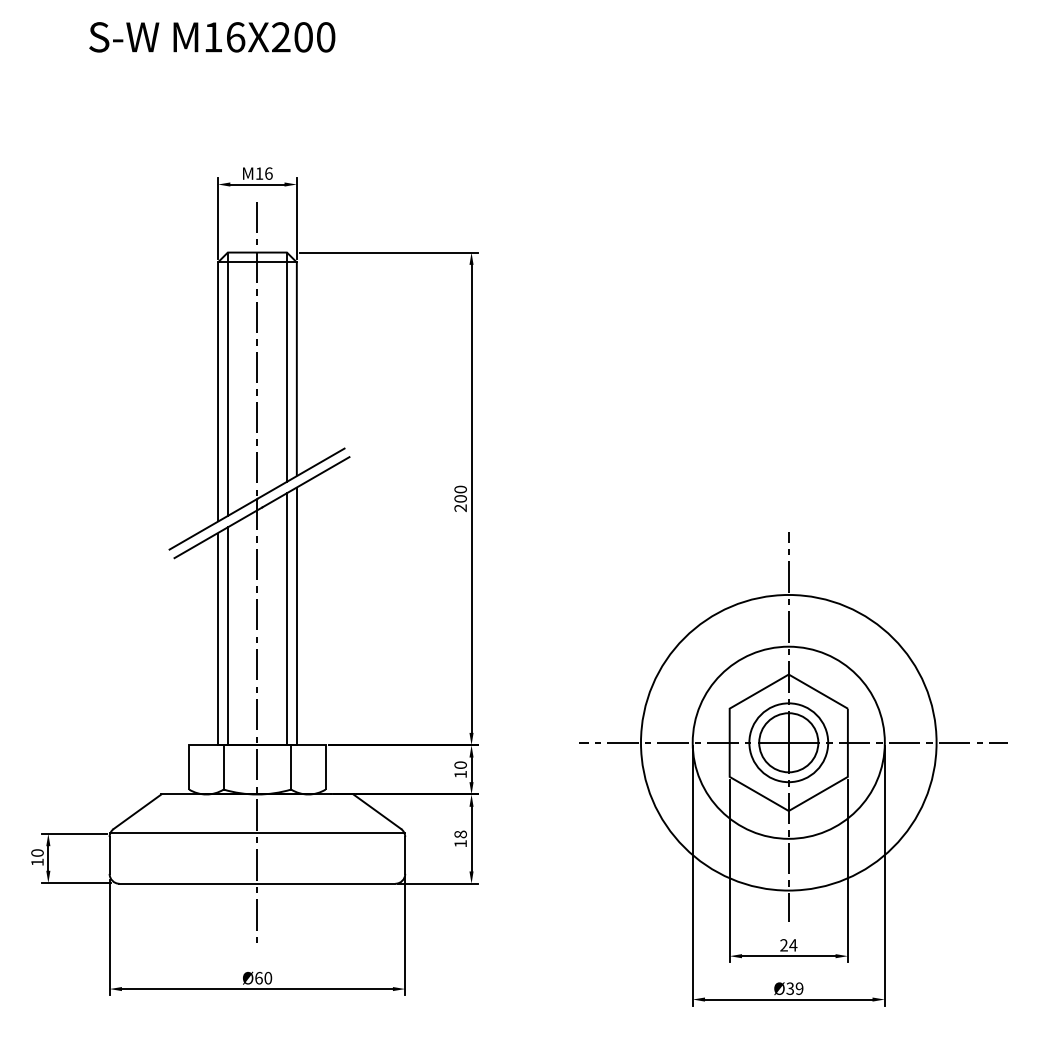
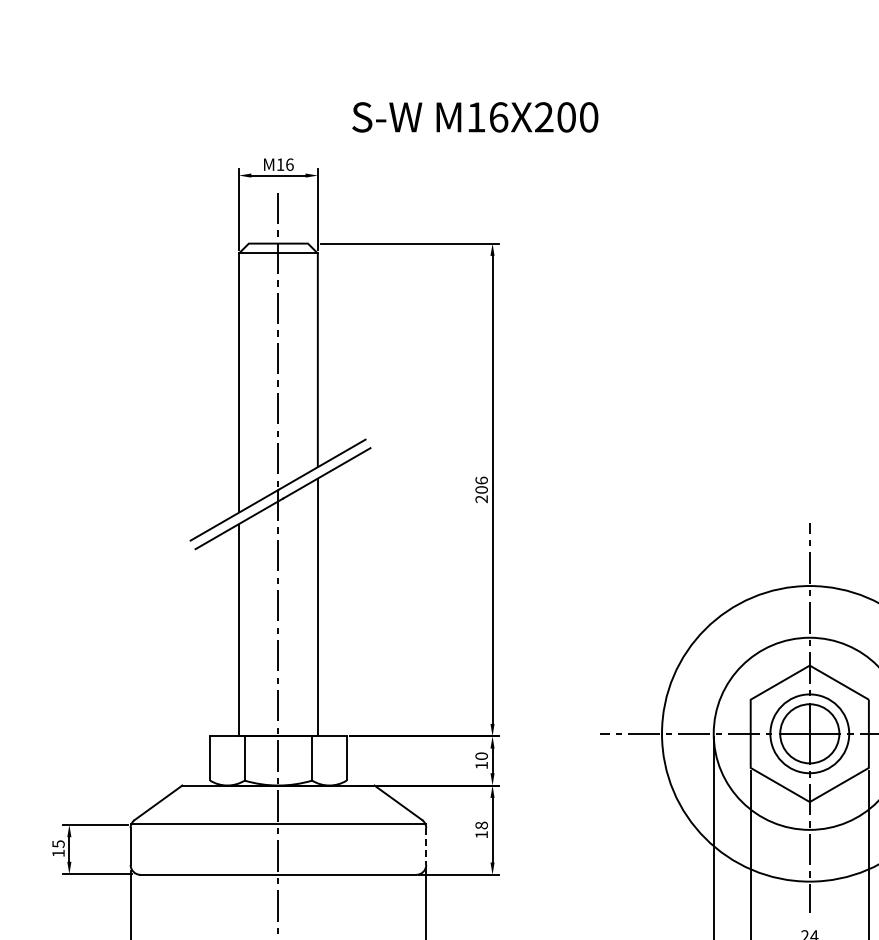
text: (212, 37) -> (475, 117), moved
line: (286, 366) -> (307, 357), removed
line: (227, 383) -> (248, 374), removed
text: (460, 489) -> (481, 480), 200 -> 206
line: (286, 619) -> (307, 610), removed
line: (227, 636) -> (248, 627), removed
text: (37, 852) -> (58, 843), 10 -> 15
line: (405, 855) -> (426, 846), solid -> dashed

